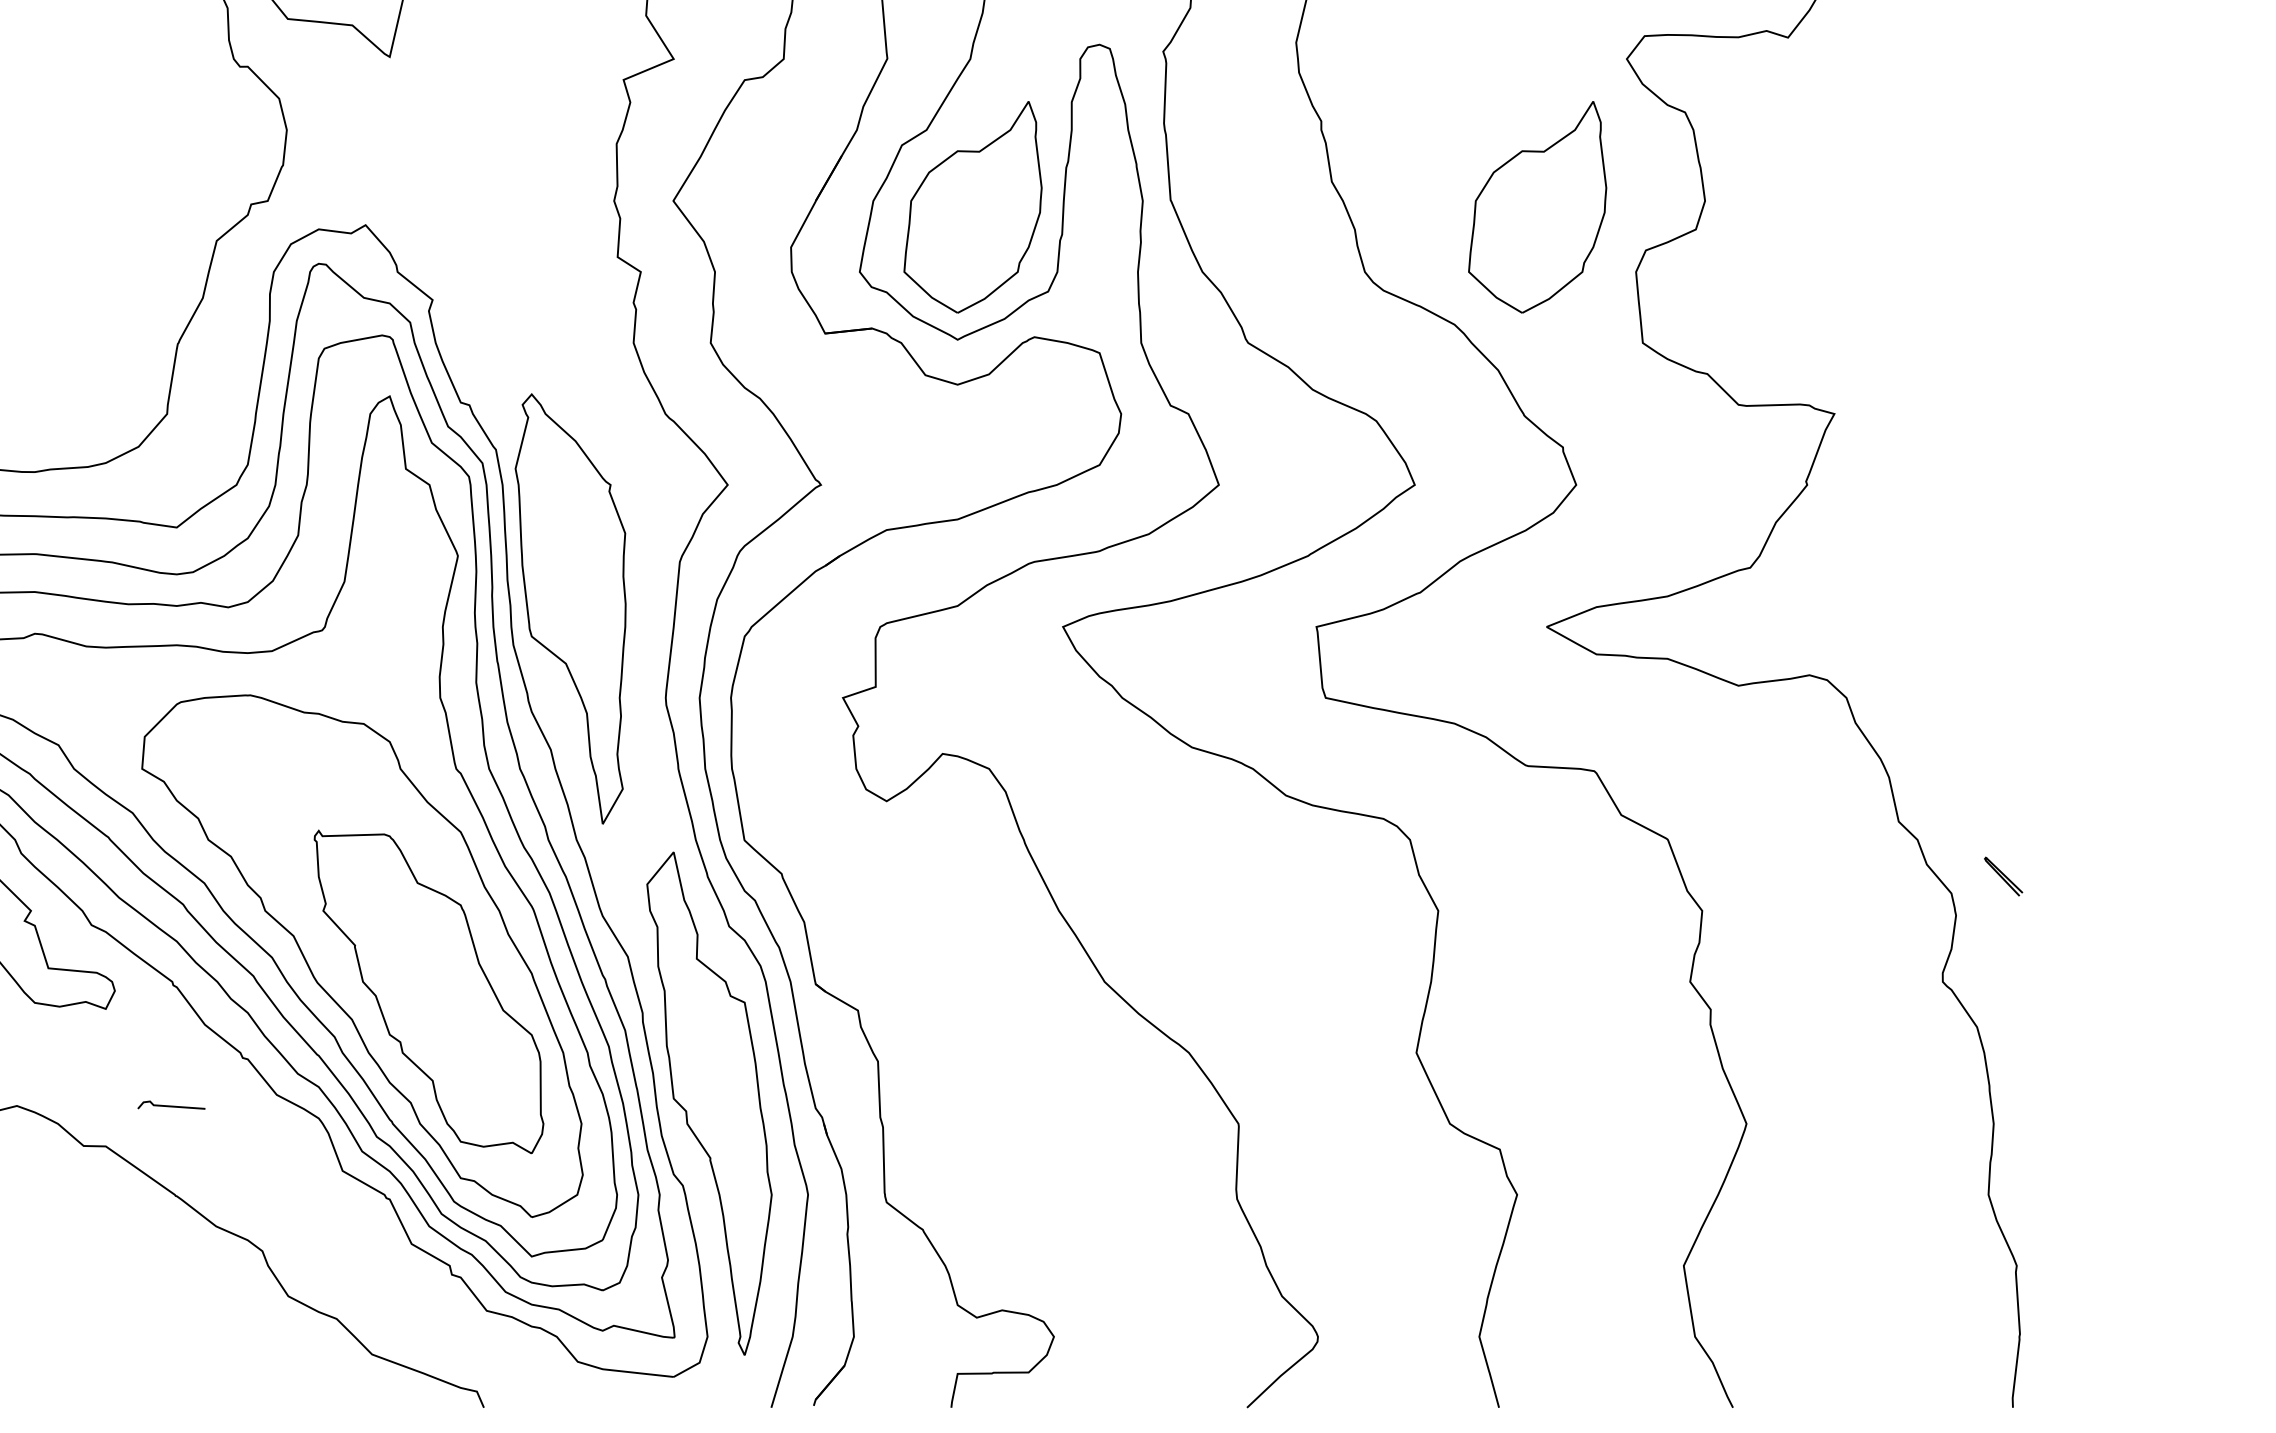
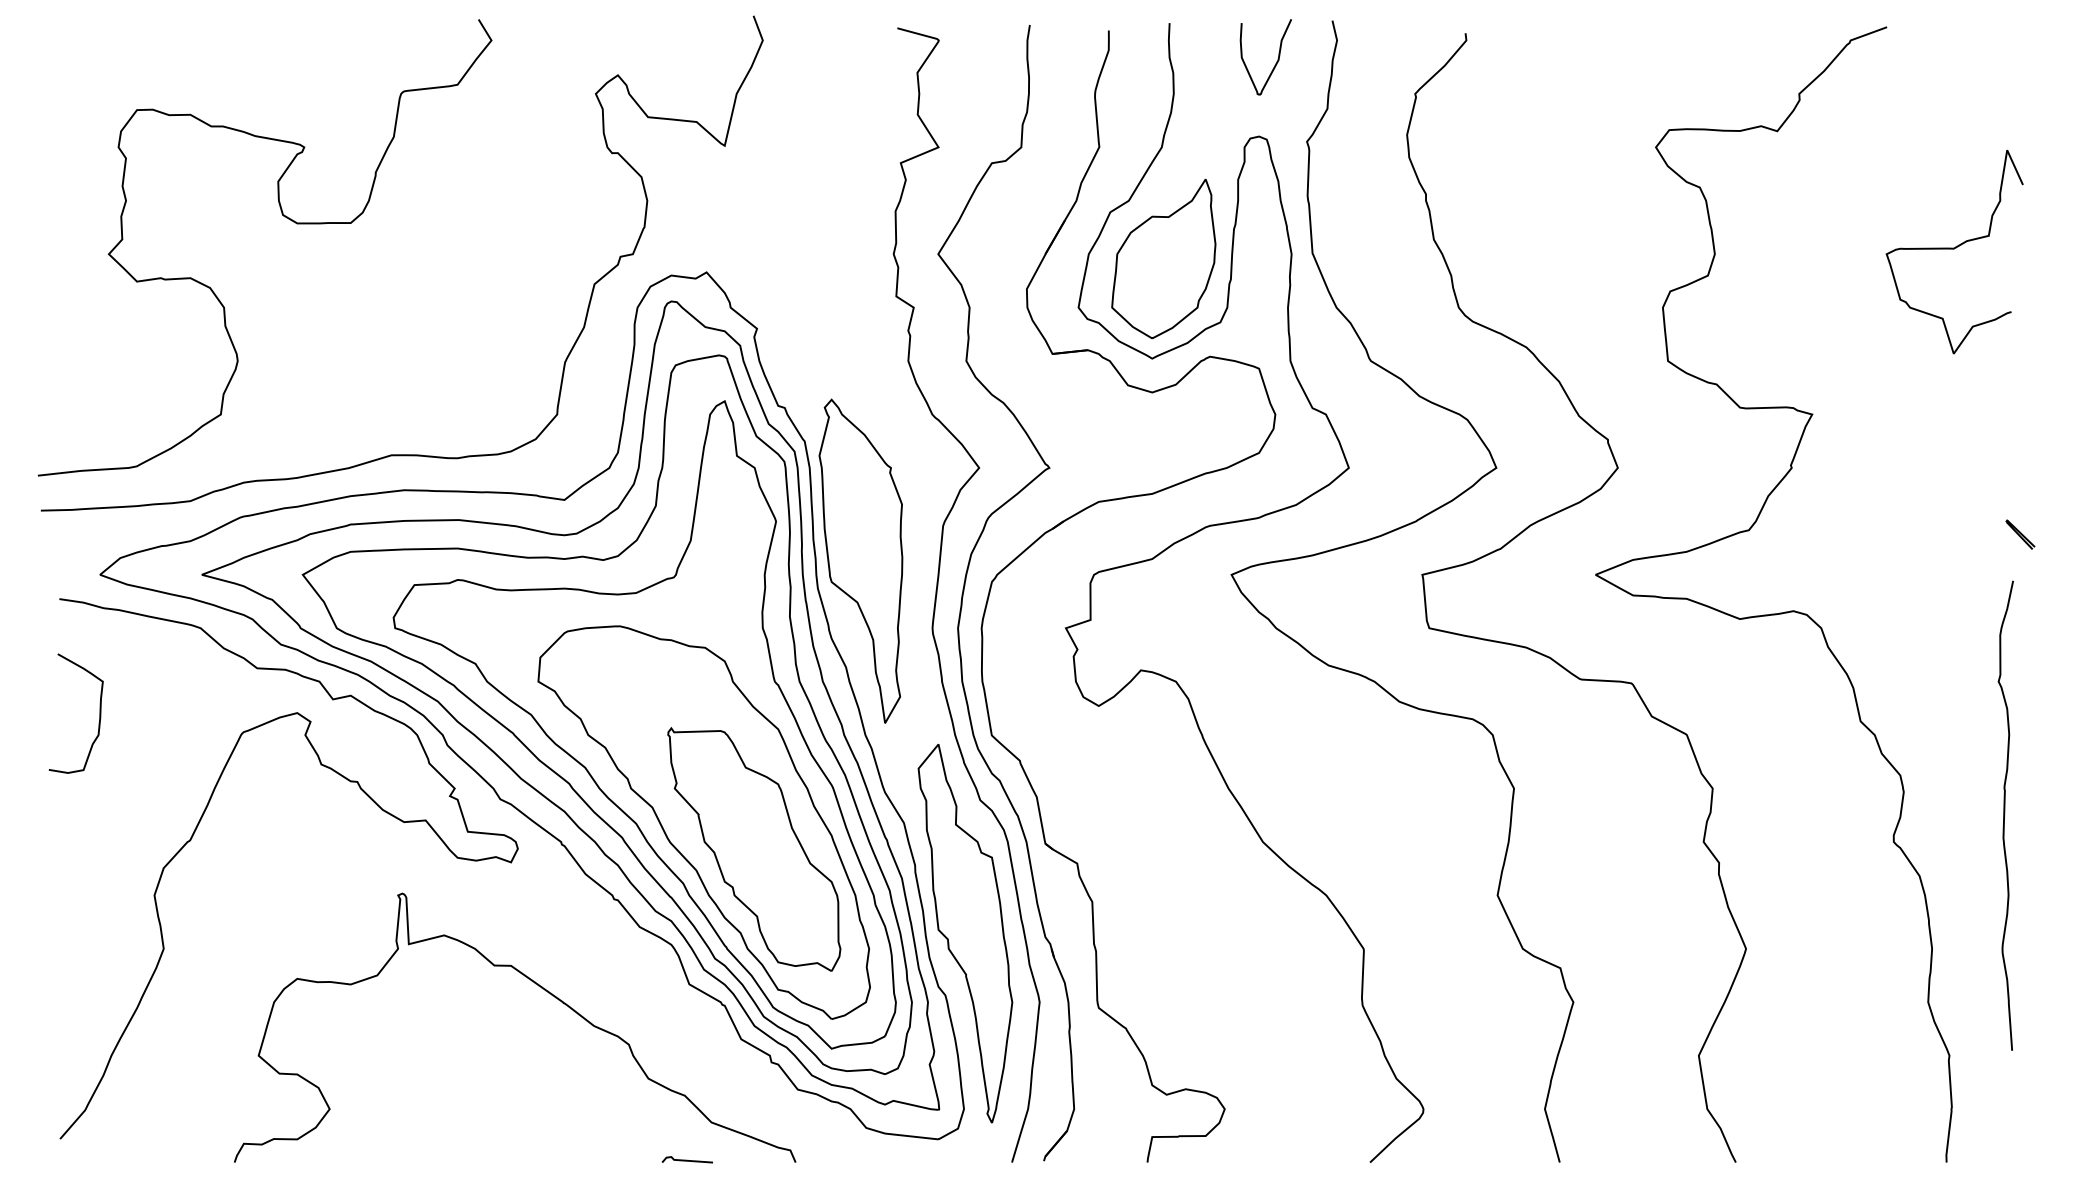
curve: (2023, 194) -> (1954, 249), added
part: (1537, 206) -> (1588, 258), removed
curve: (2003, 876) -> (2020, 534), moved
curve: (2091, 946) -> (2005, 815), added
line: (170, 1104) -> (686, 1159), moved

